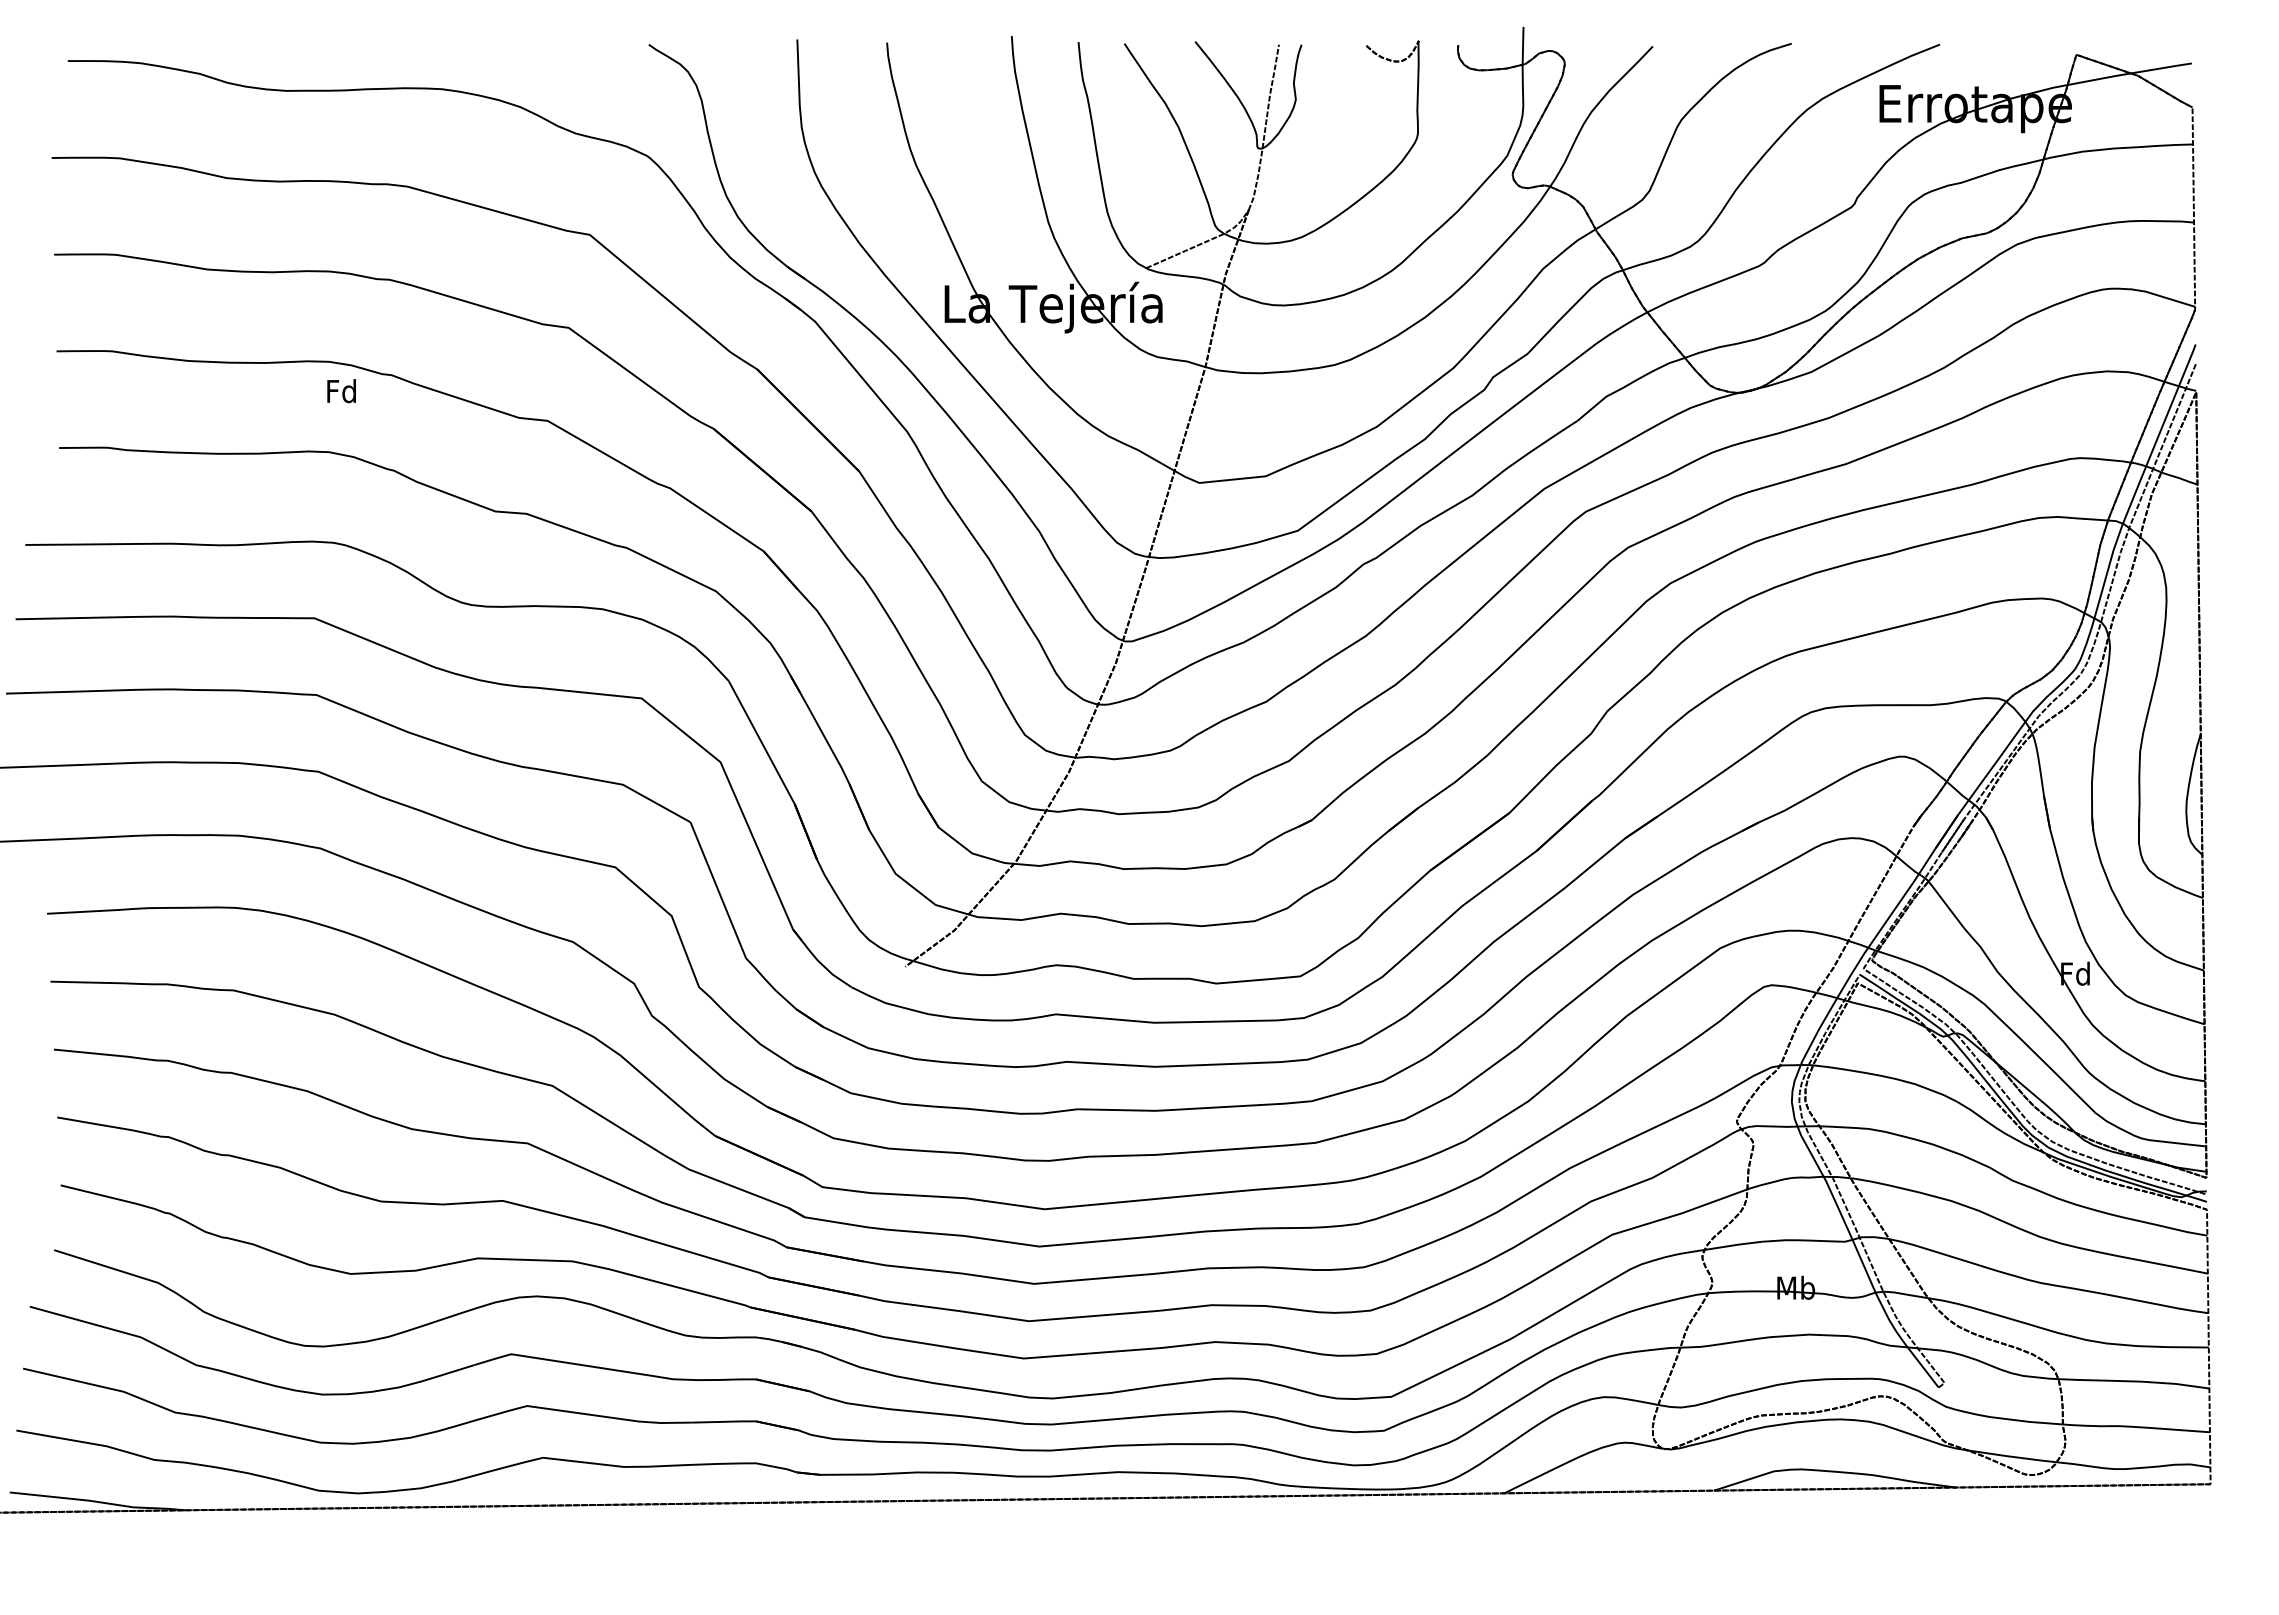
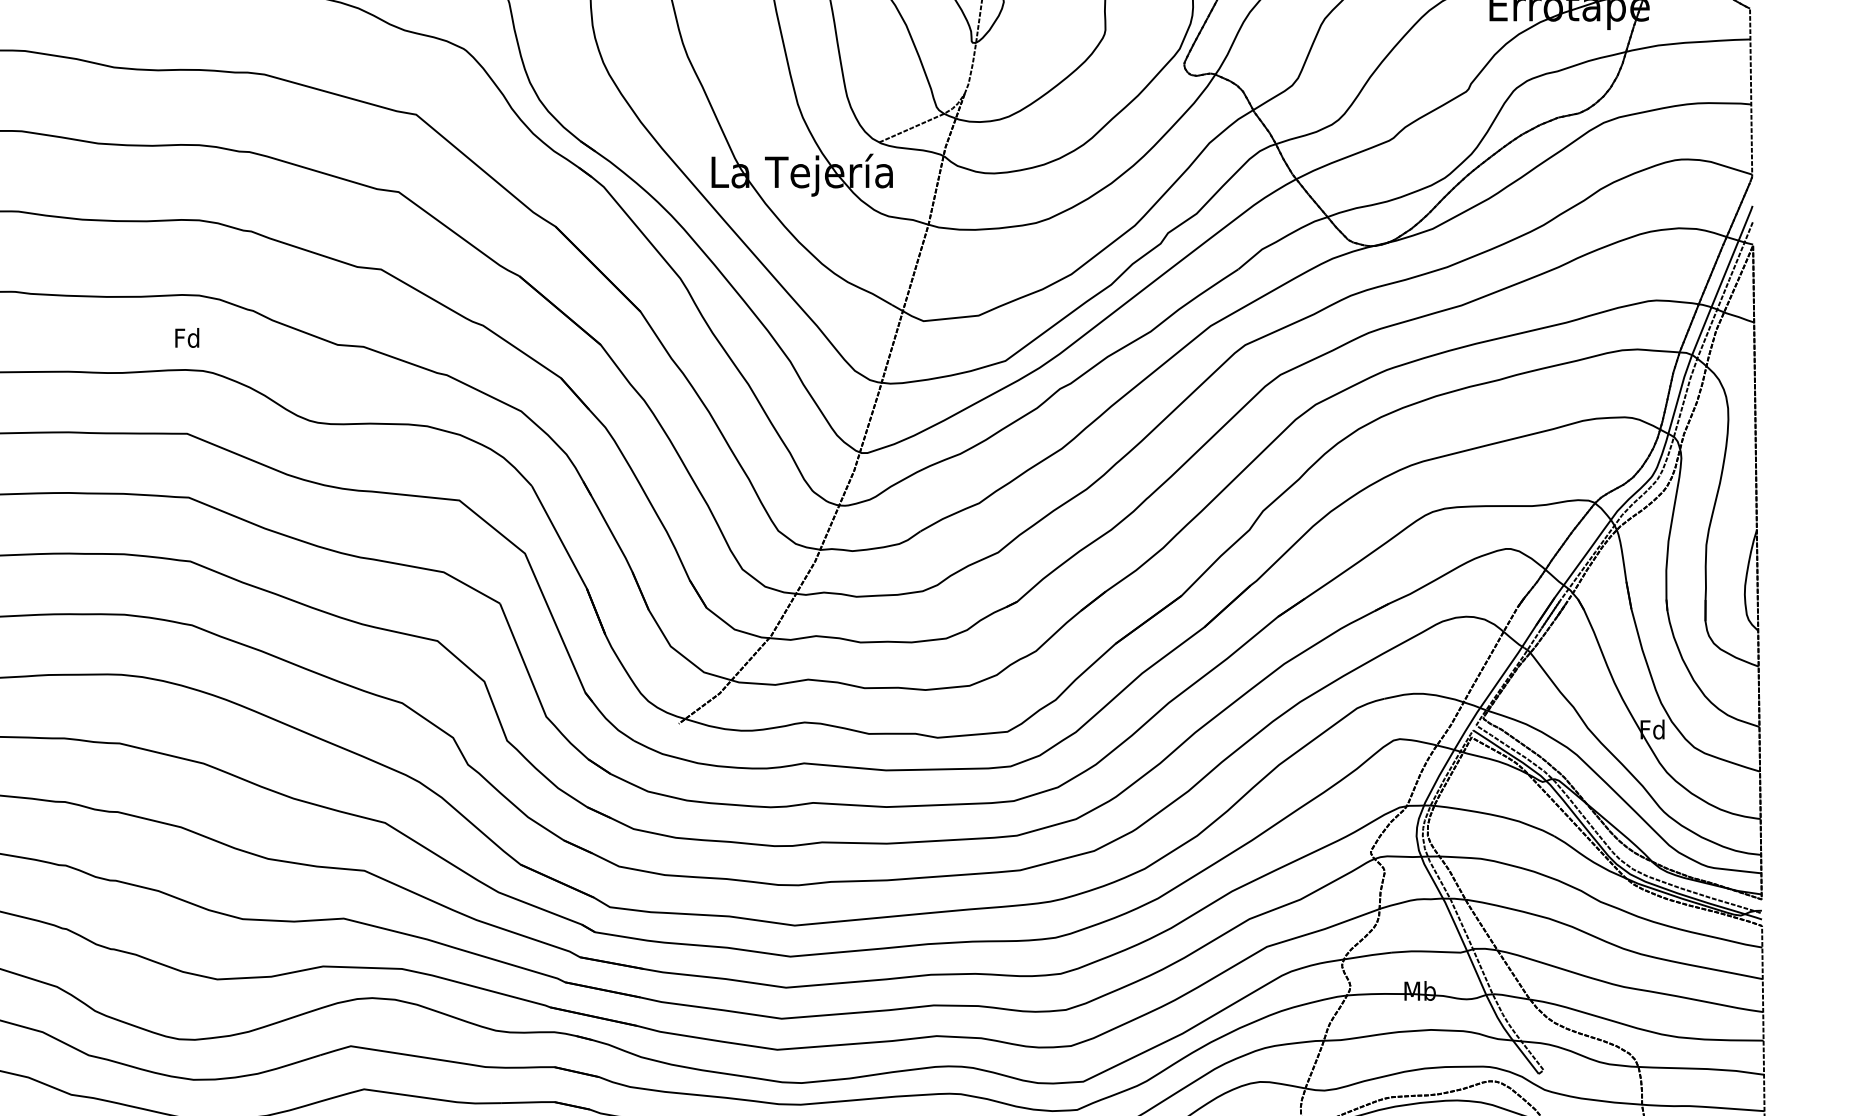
text: (341, 391) -> (187, 338), moved

